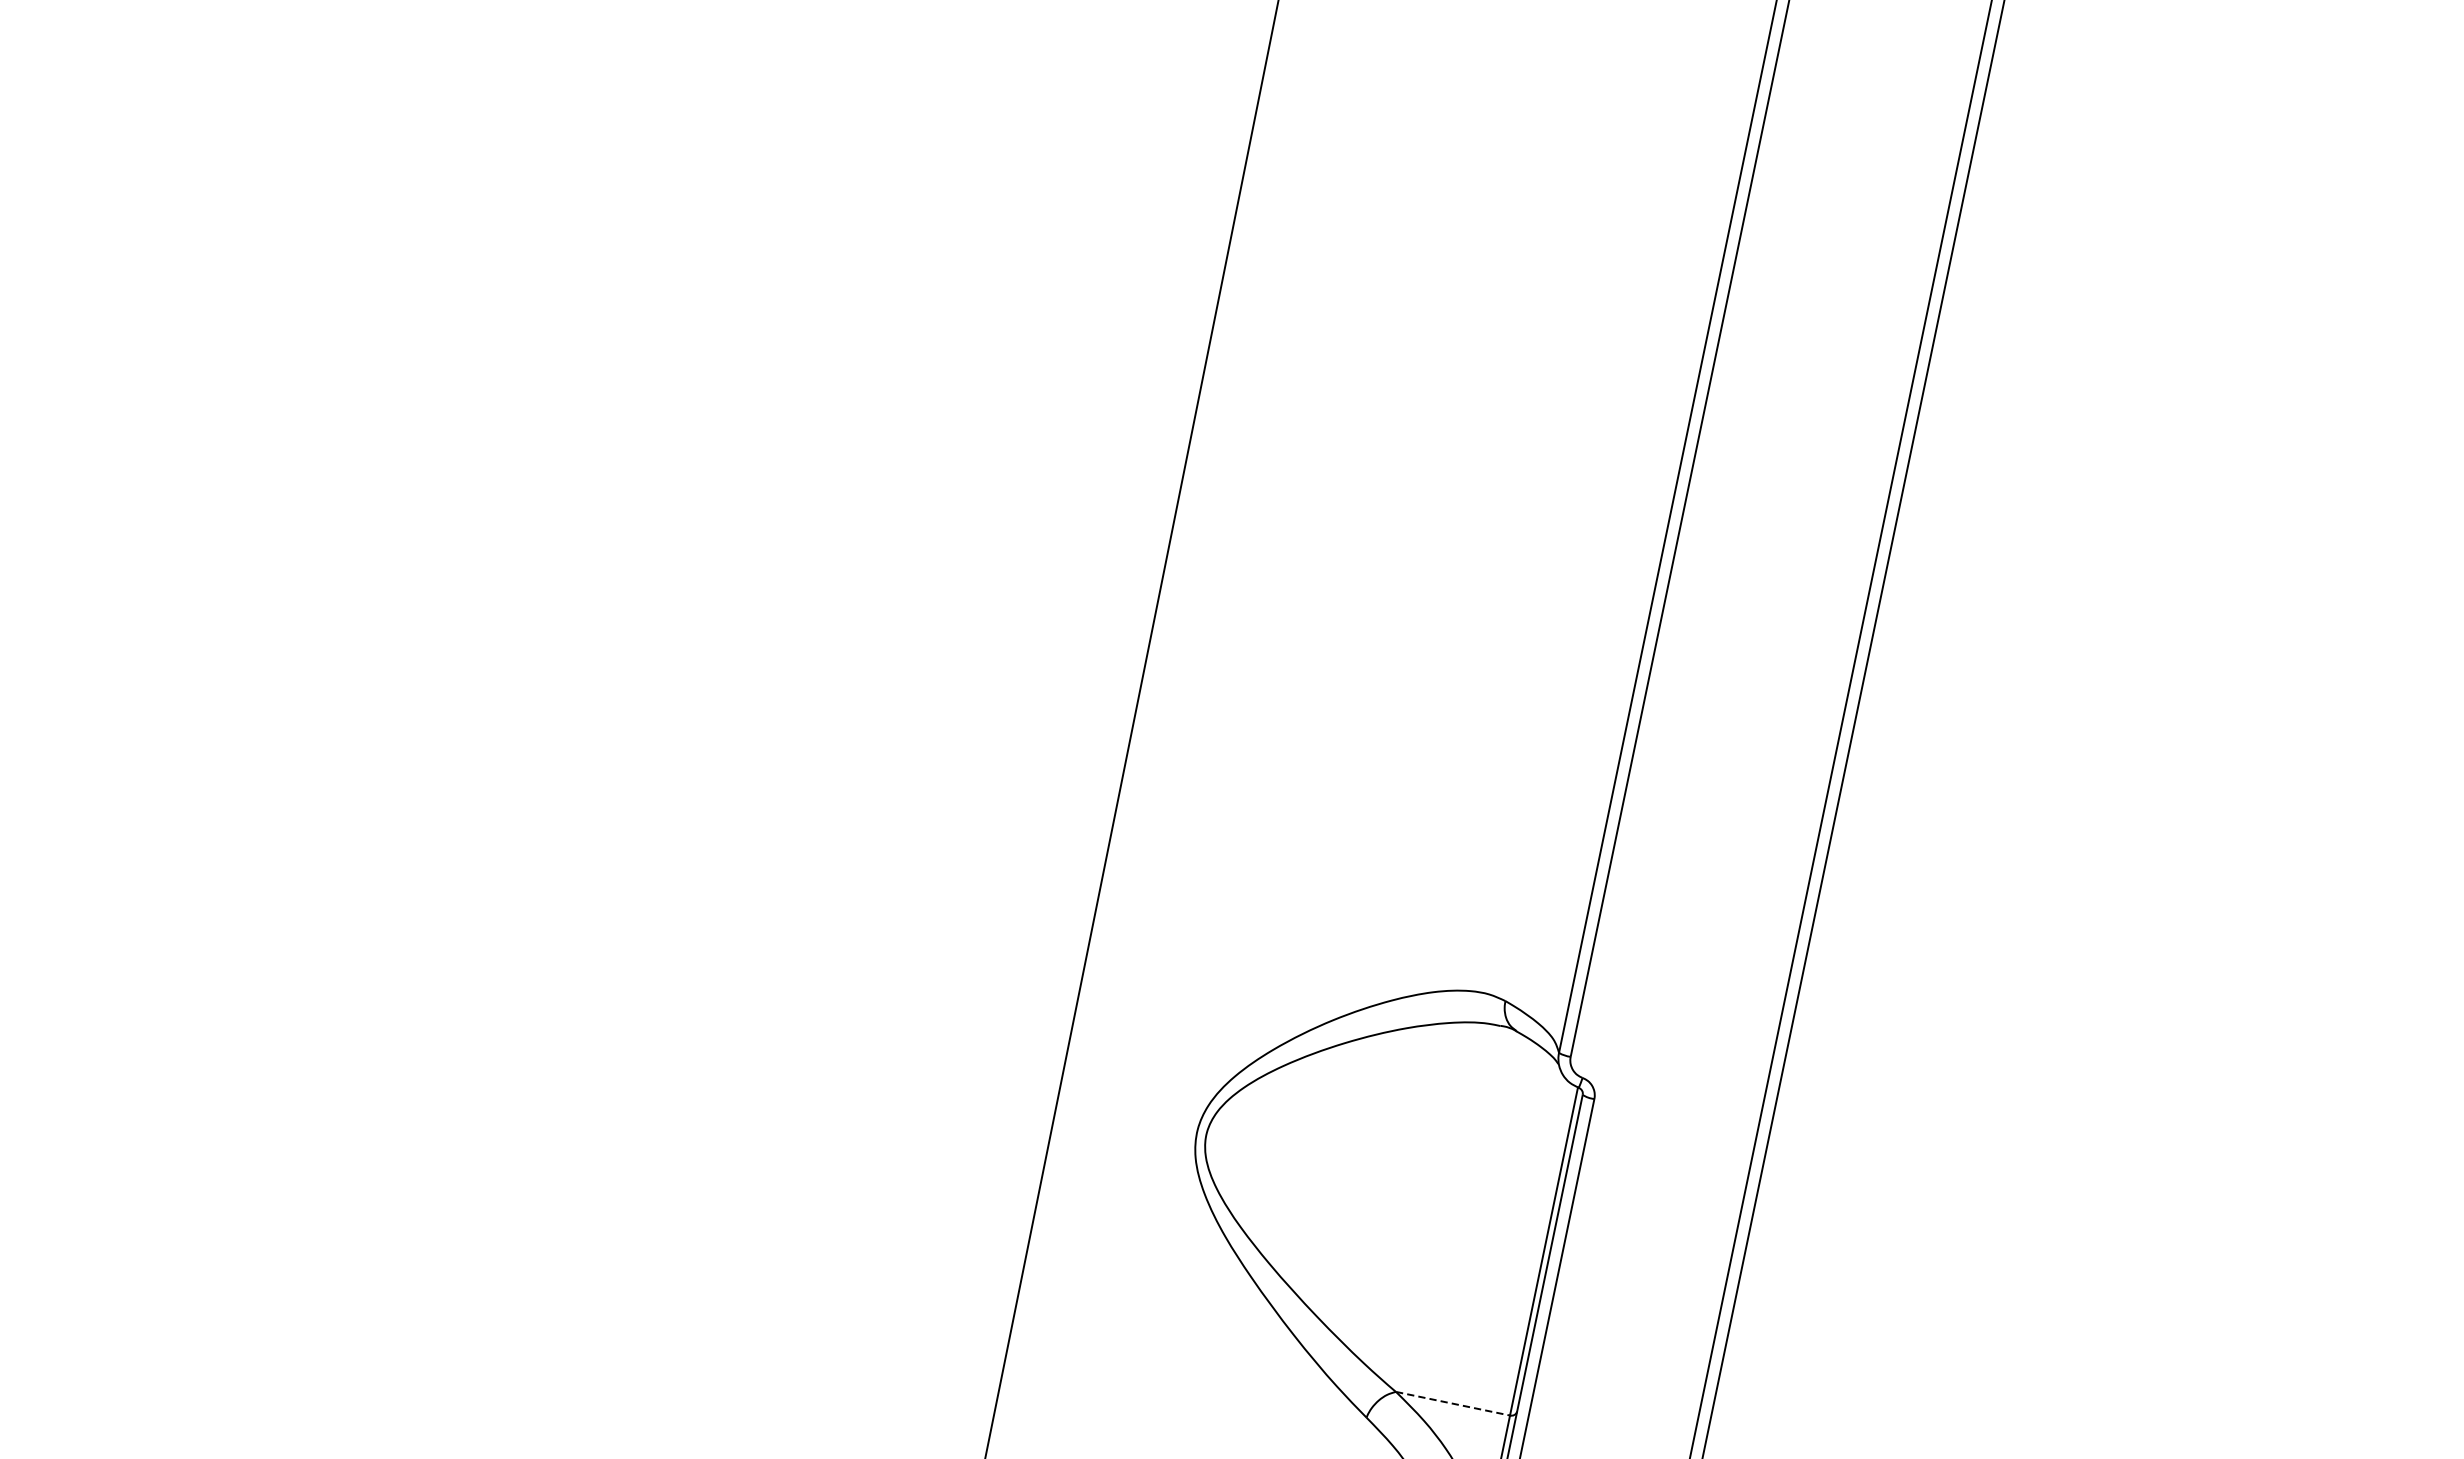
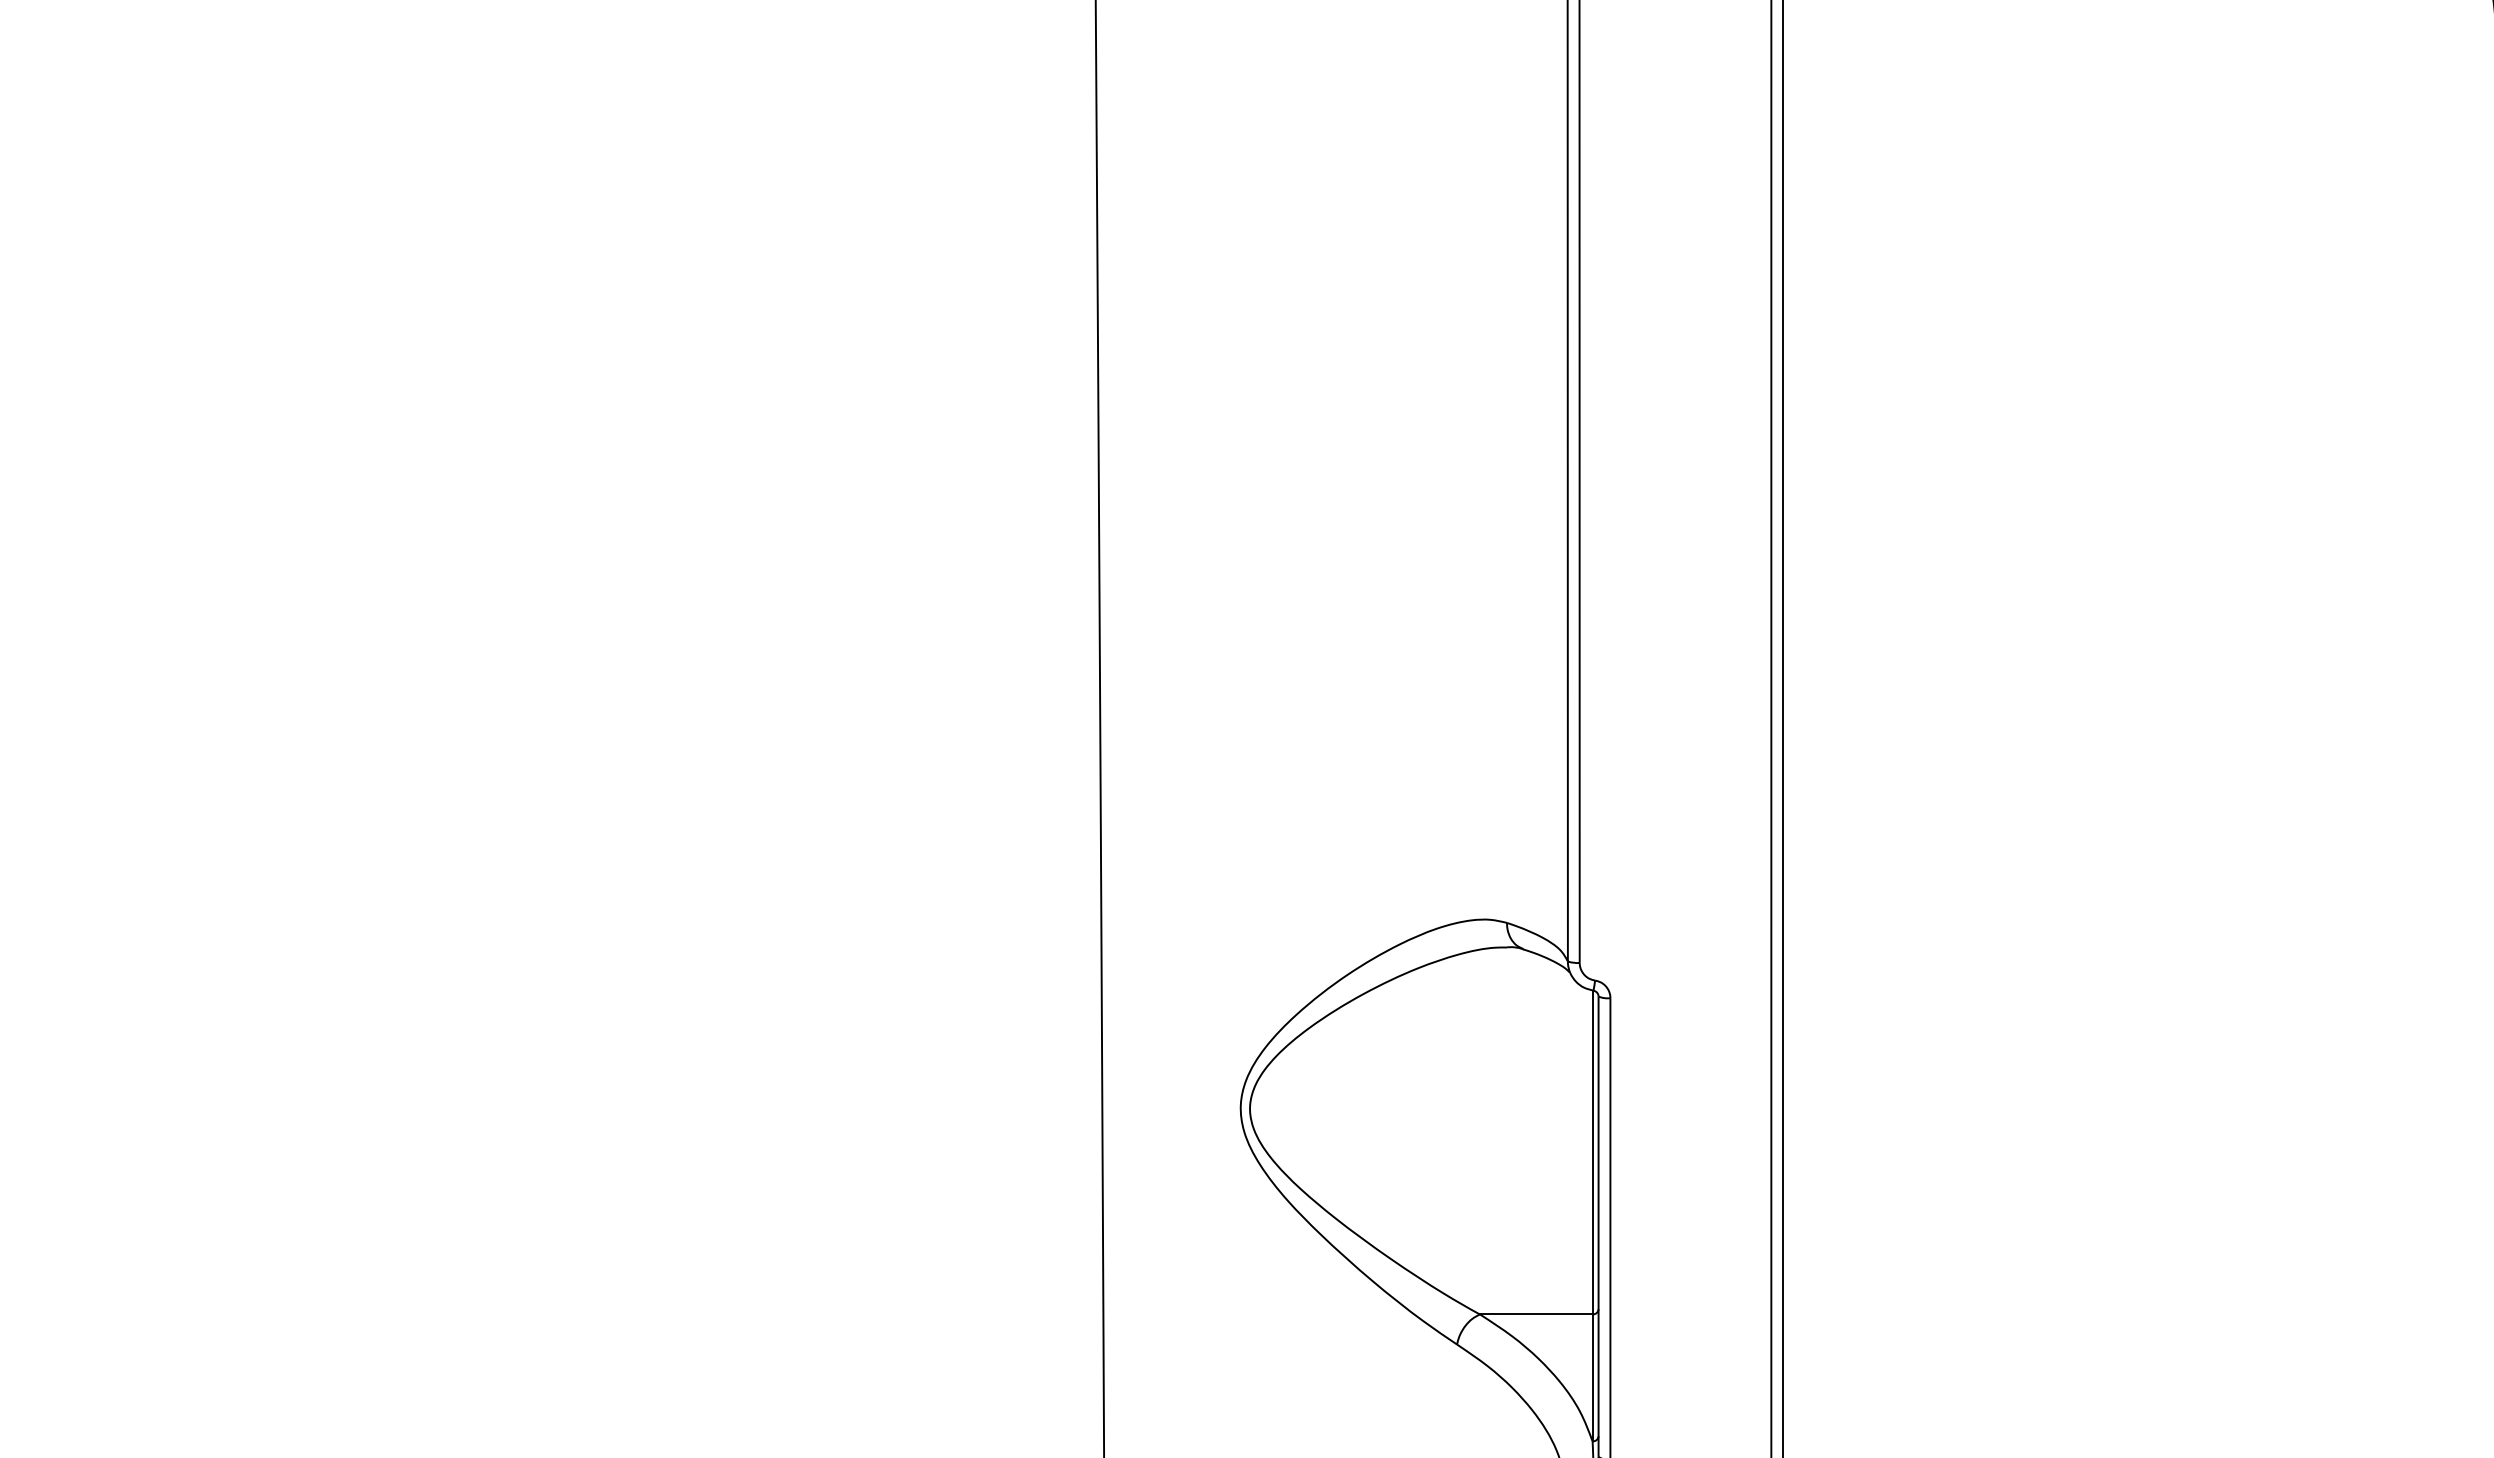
line: (1453, 1403) -> (1536, 1314), dashed -> solid

